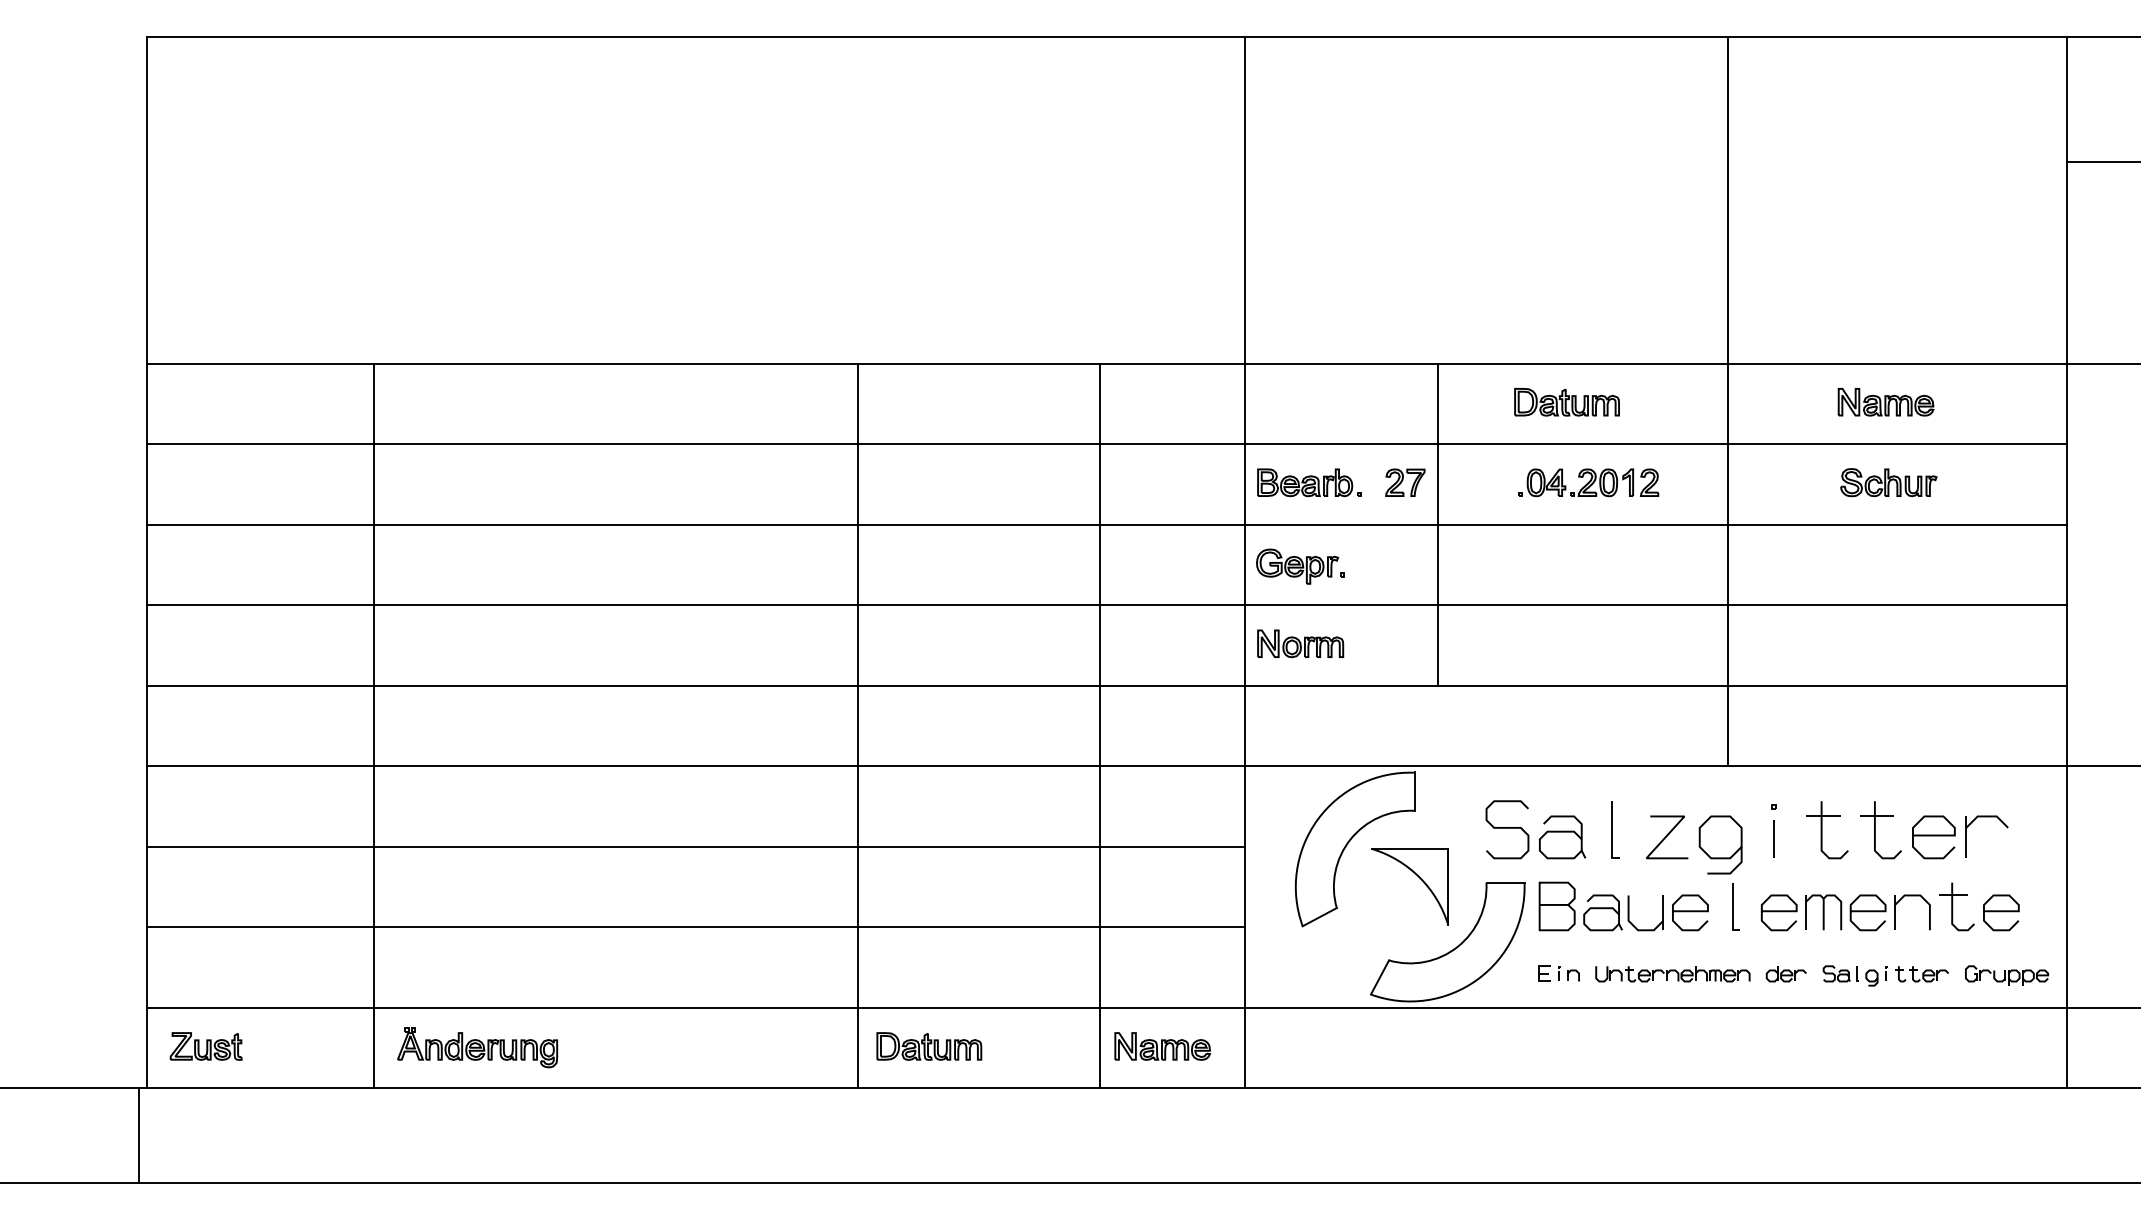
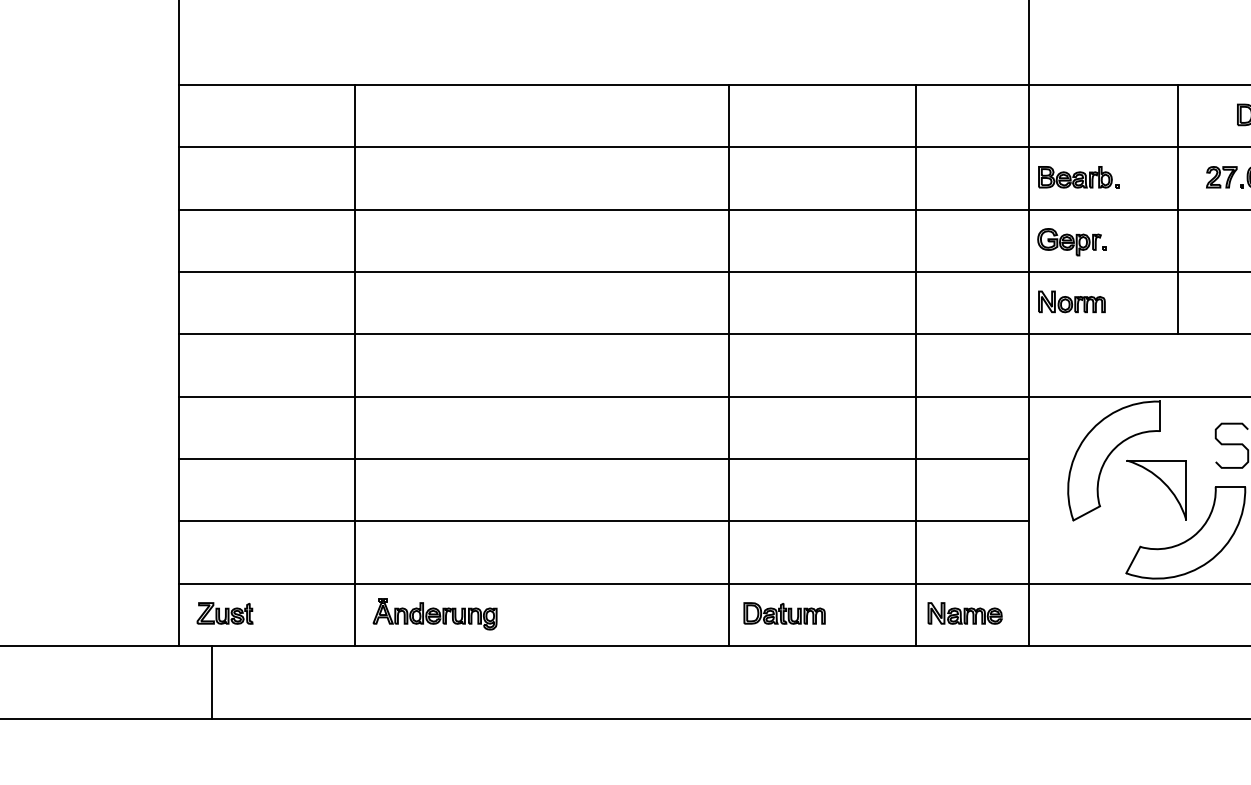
part: (1405, 482) -> (1221, 177), moved
line: (139, 1135) -> (212, 682), moved

